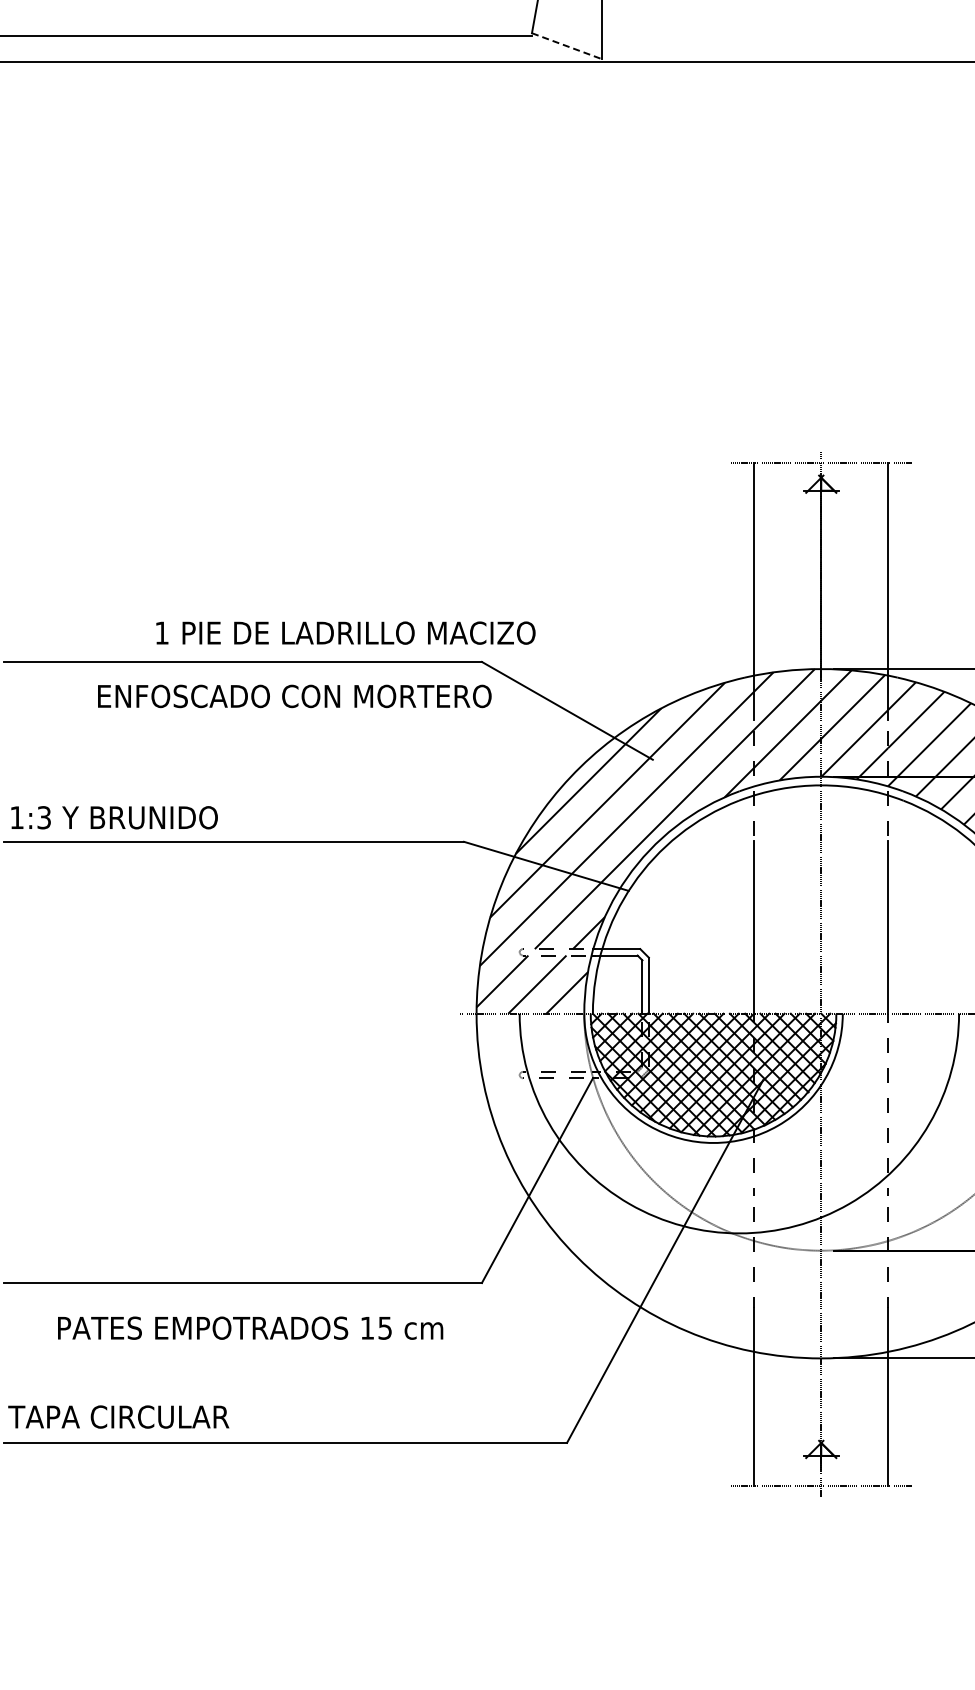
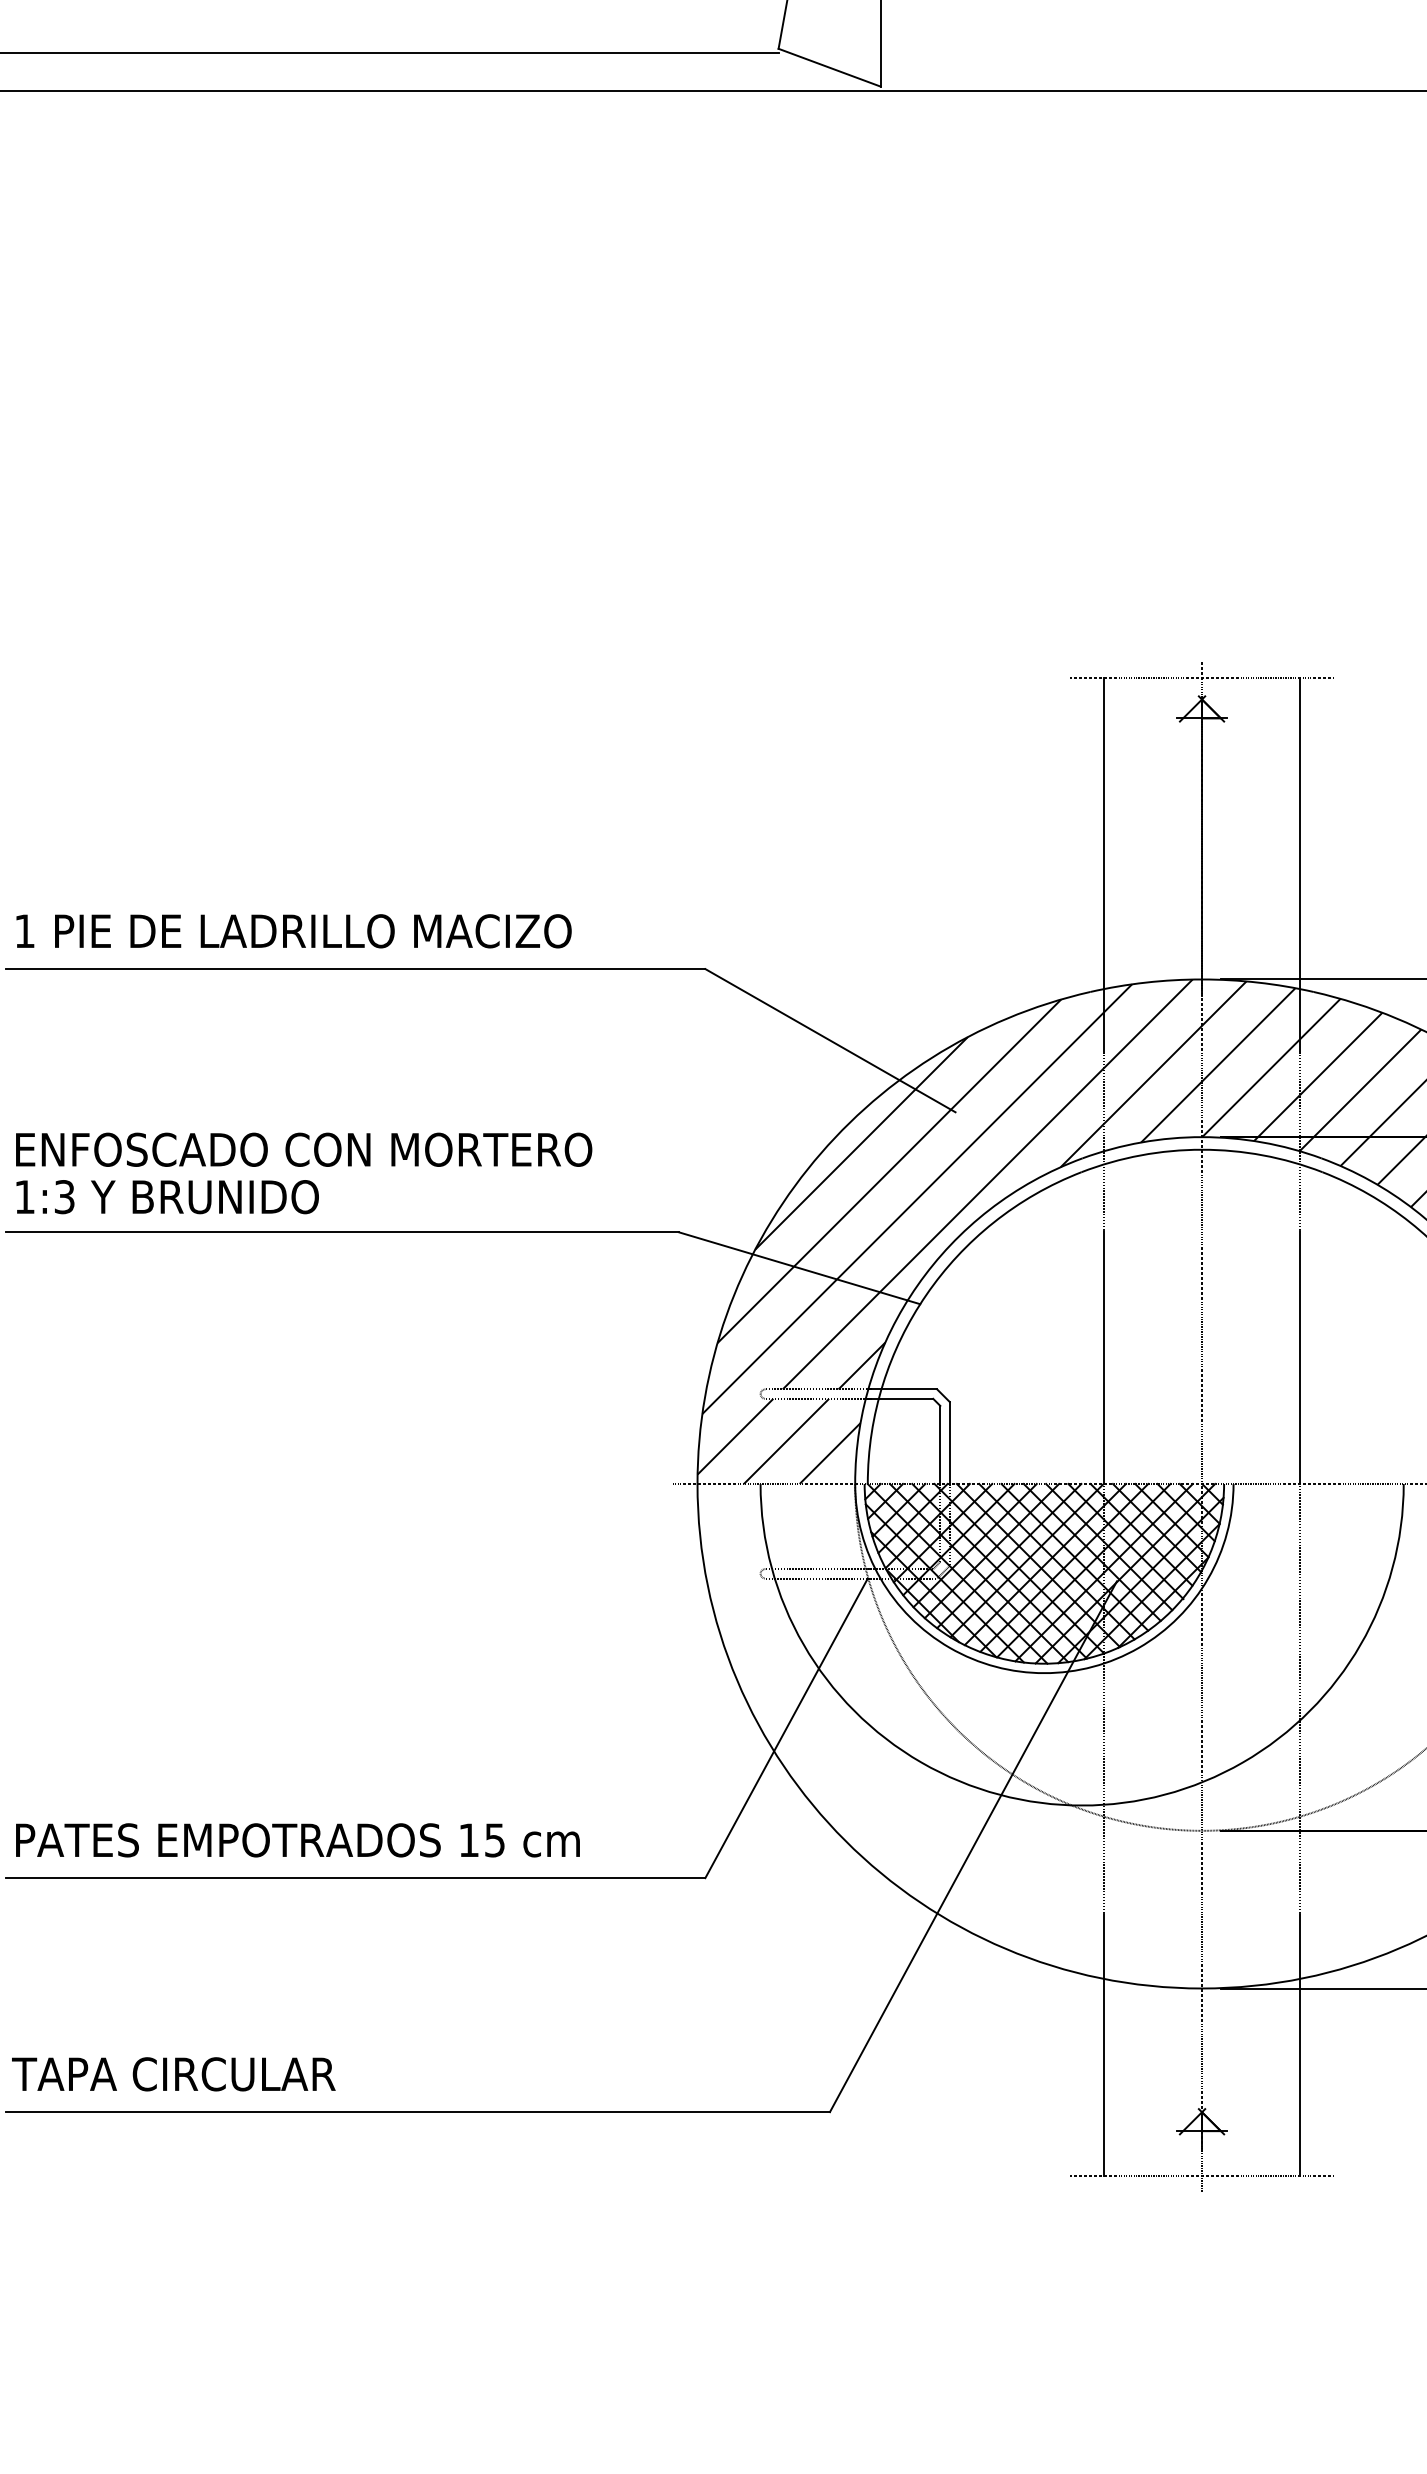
line: (567, 46) -> (830, 68), dashed -> solid
text: (345, 632) -> (293, 930), moved
text: (294, 696) -> (303, 1149), moved
text: (250, 1327) -> (297, 1839), moved

